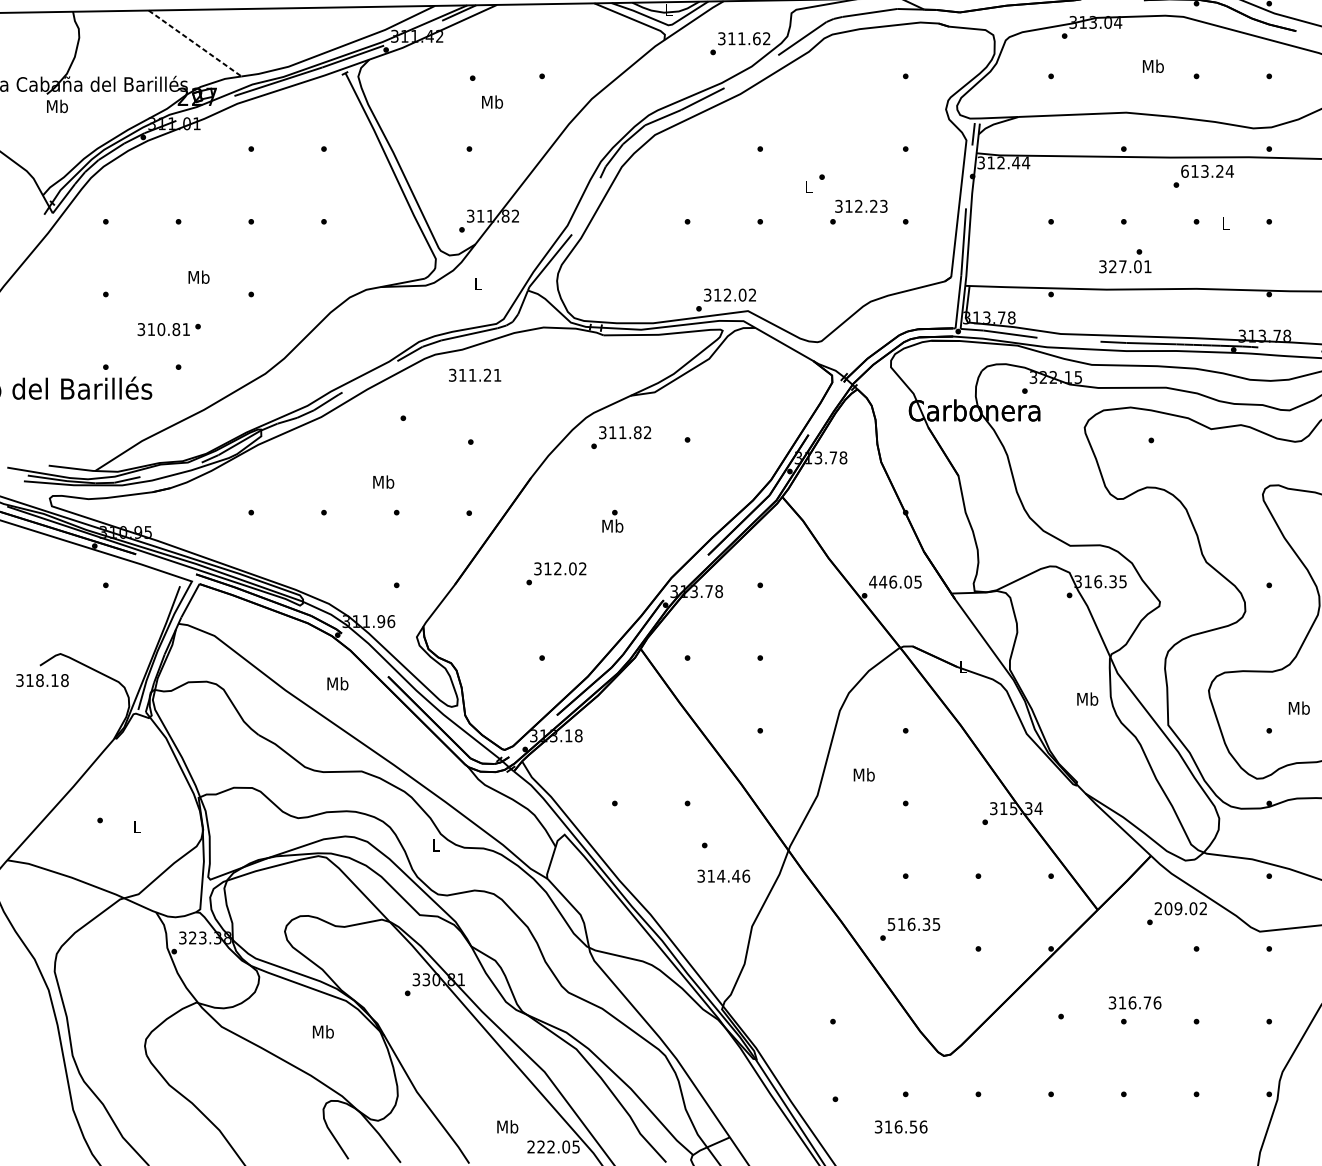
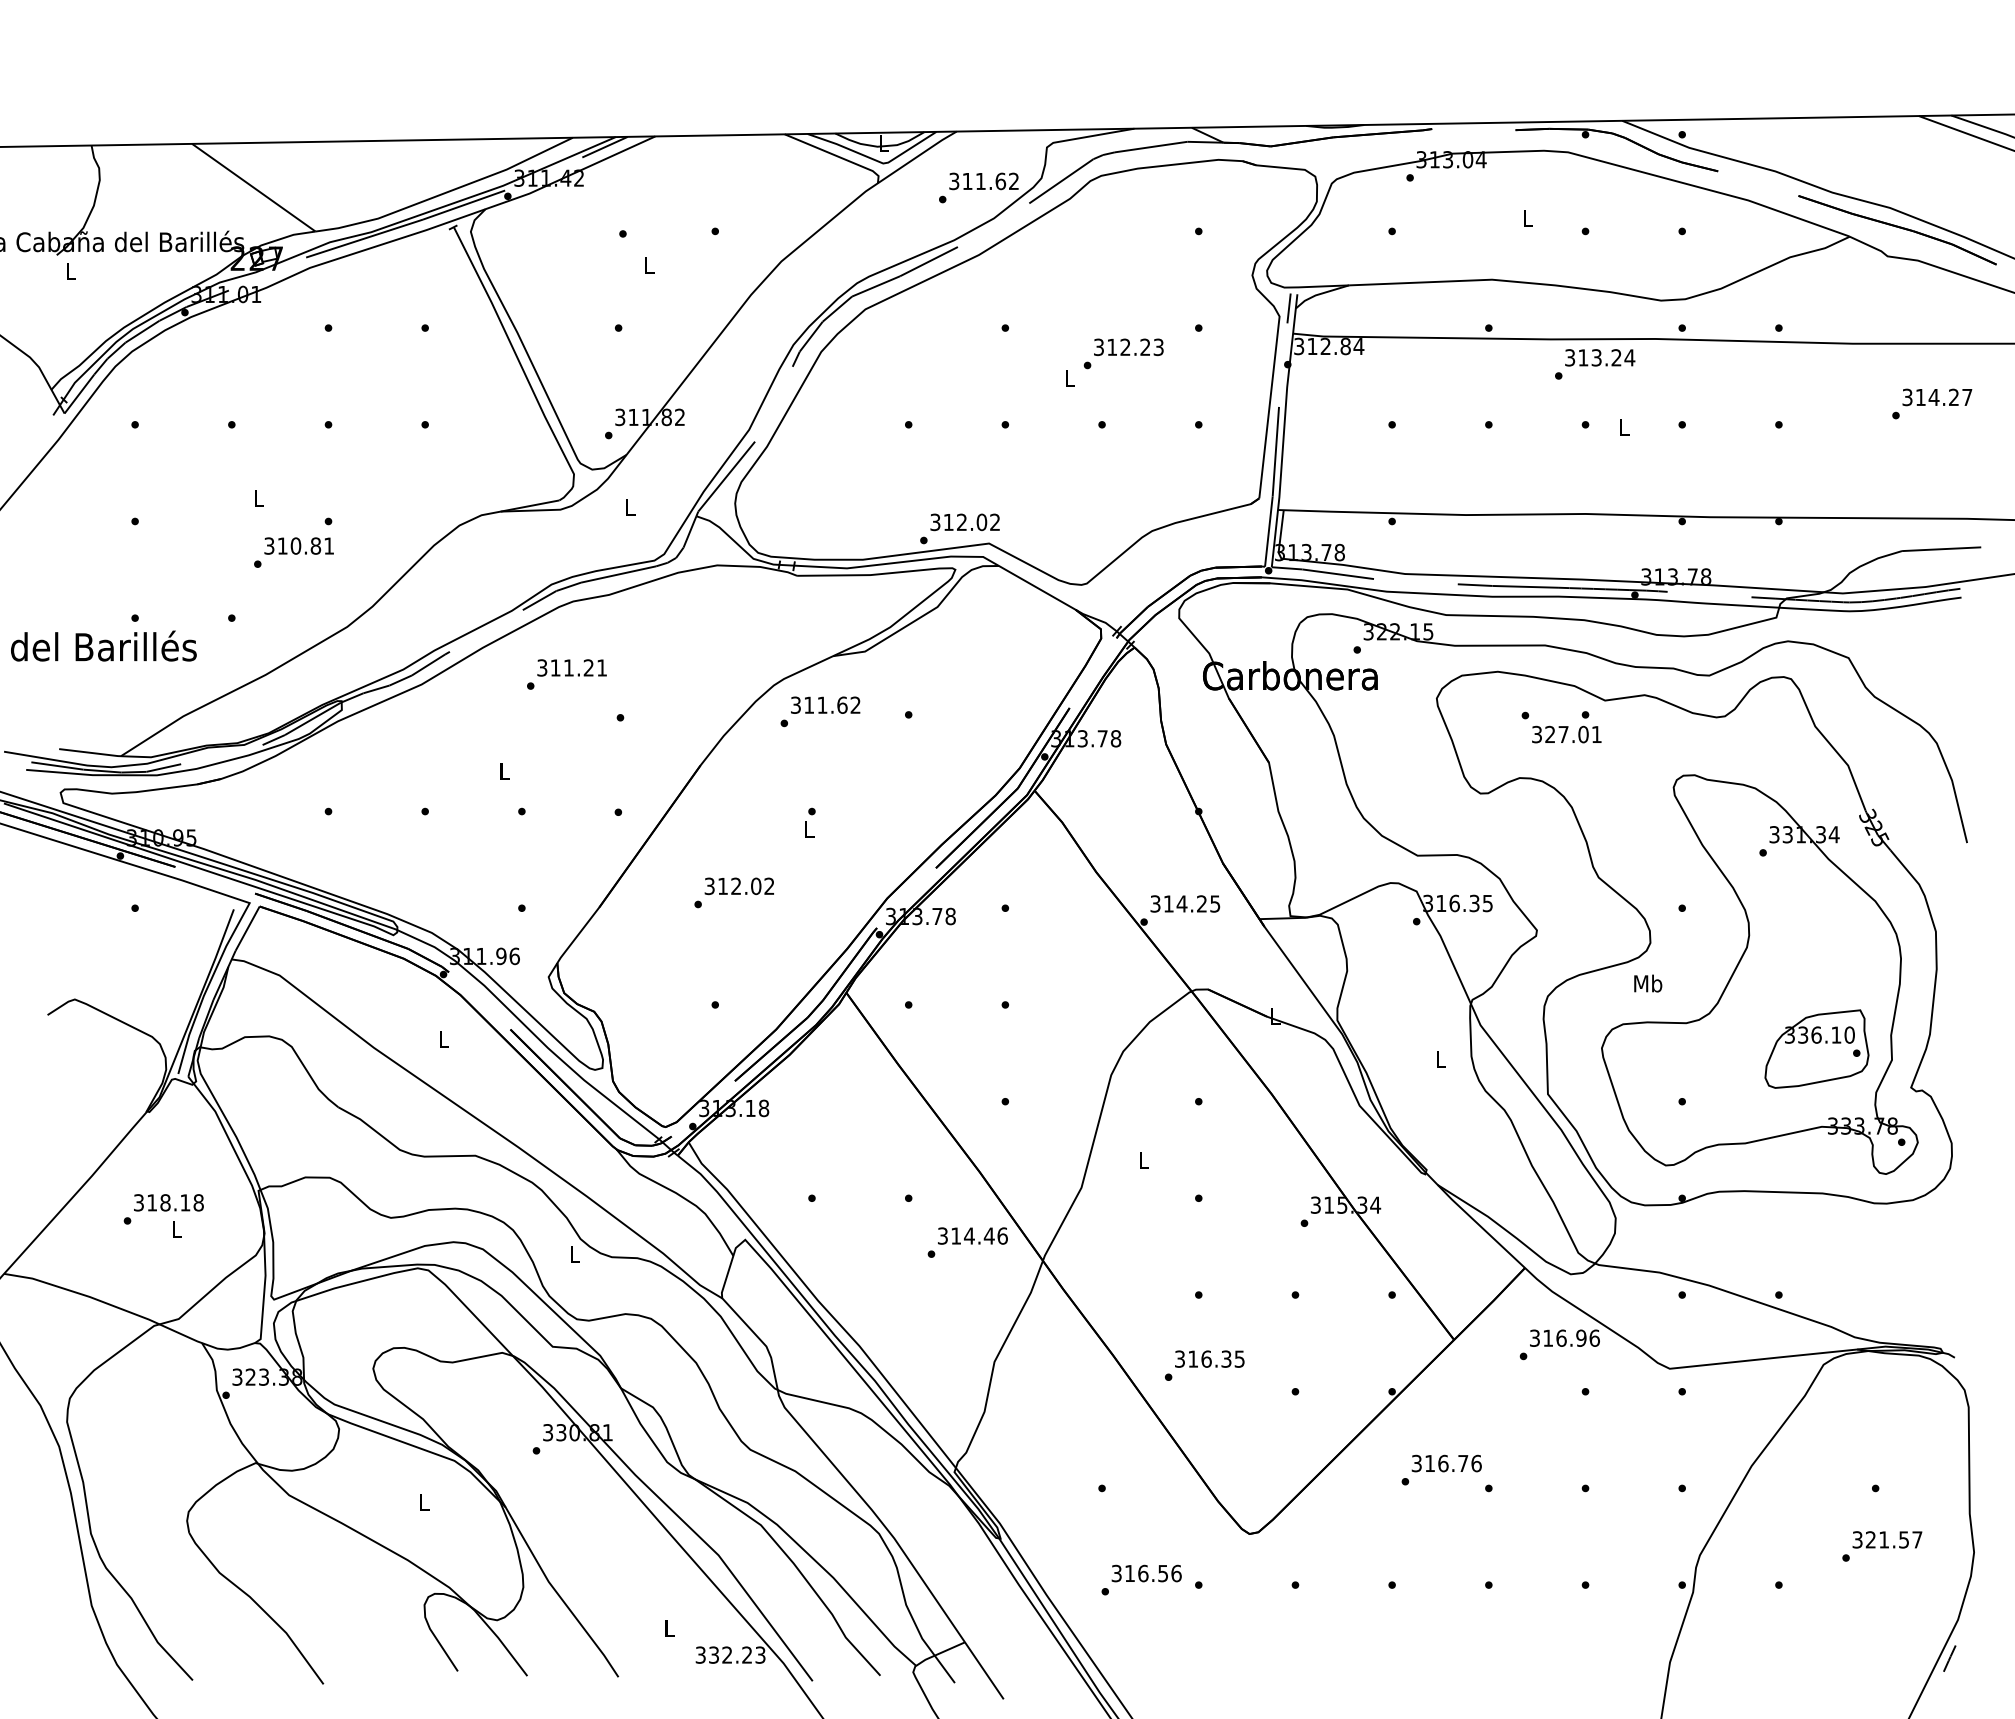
line: (194, 43) -> (253, 187), dashed -> solid
text: (1153, 65) -> (1528, 217), Mb -> L
text: (492, 101) -> (649, 265), Mb -> L
text: (57, 106) -> (70, 271), Mb -> L
text: (1016, 162) -> (1345, 346), 312.44 -> 312.84
text: (1185, 171) -> (1570, 357), 613.24 -> 313.24
text: (861, 205) -> (1128, 346), moved
text: (1125, 261) -> (1566, 727), moved
text: (199, 277) -> (259, 498), Mb -> L
text: (163, 329) -> (298, 545), moved
text: (474, 374) -> (571, 667), moved
text: (637, 432) -> (842, 704), 311.82 -> 311.62
text: (383, 481) -> (504, 770), Mb -> L
text: (612, 526) -> (809, 829), Mb -> L
text: (890, 581) -> (1178, 903), 446.05 -> 314.25
text: (42, 680) -> (168, 1202), moved
text: (337, 683) -> (443, 1038), Mb -> L
text: (1087, 699) -> (1440, 1059), Mb -> L
text: (1299, 708) -> (1648, 983), moved
text: (864, 775) -> (1143, 1160), Mb -> L
text: (723, 875) -> (972, 1235), moved
text: (1180, 908) -> (1564, 1337), 209.02 -> 316.96
text: (891, 923) -> (1179, 1358), 516.35 -> 316.35
text: (1134, 1002) -> (1446, 1463), moved
text: (323, 1031) -> (424, 1501), Mb -> L
text: (507, 1126) -> (669, 1628), Mb -> L
text: (900, 1126) -> (1146, 1573), moved
text: (553, 1146) -> (730, 1654), 222.05 -> 332.23

